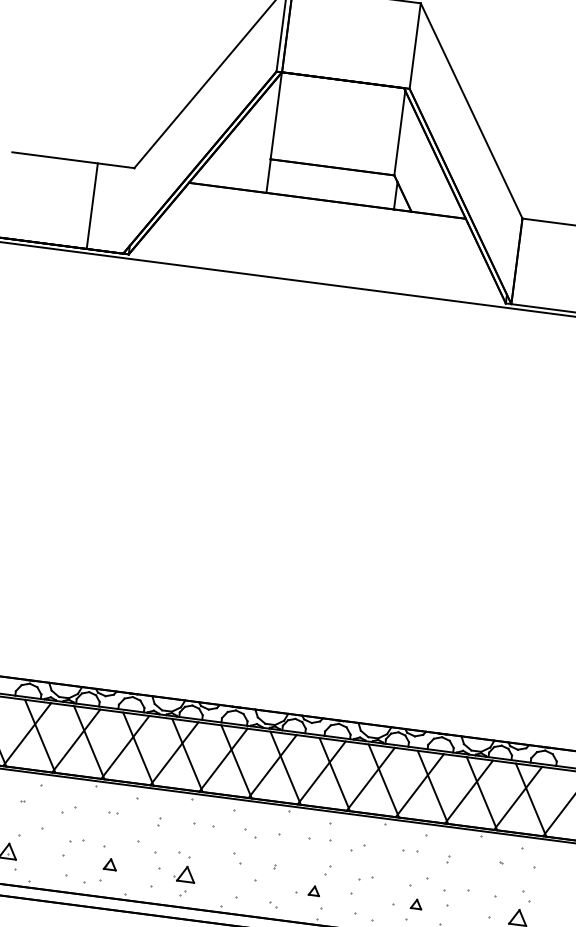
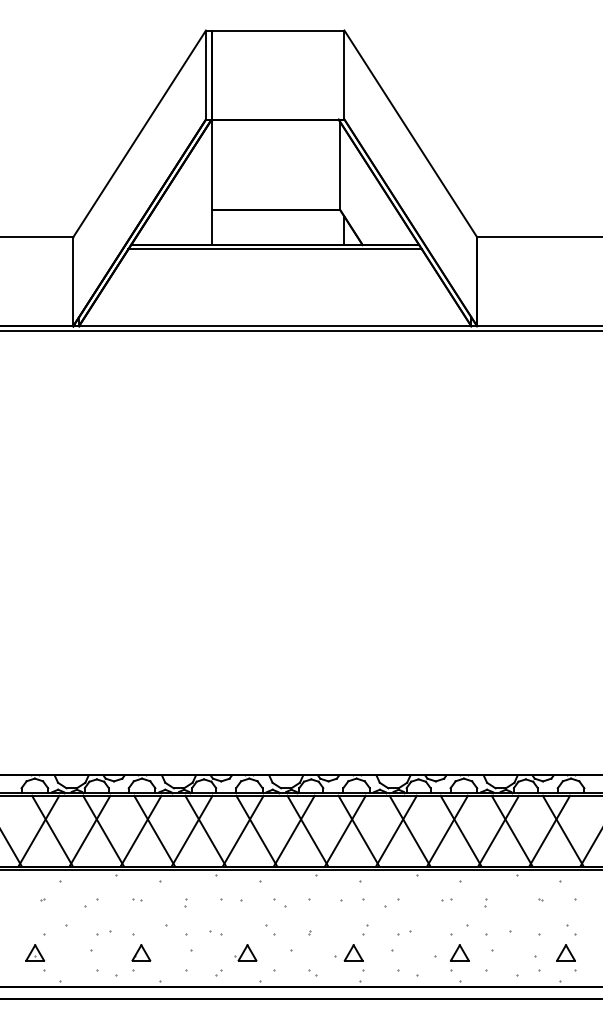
line: (92, 205) -> (73, 281), moved
line: (326, 205) -> (274, 249), added
line: (317, 279) -> (275, 326), added
part: (410, 851) -> (446, 899), size x0.62
part: (110, 864) -> (141, 952), size x1.43
part: (184, 873) -> (245, 952), moved
part: (314, 890) -> (353, 952), size x1.67
part: (416, 903) -> (459, 952), size x1.67

